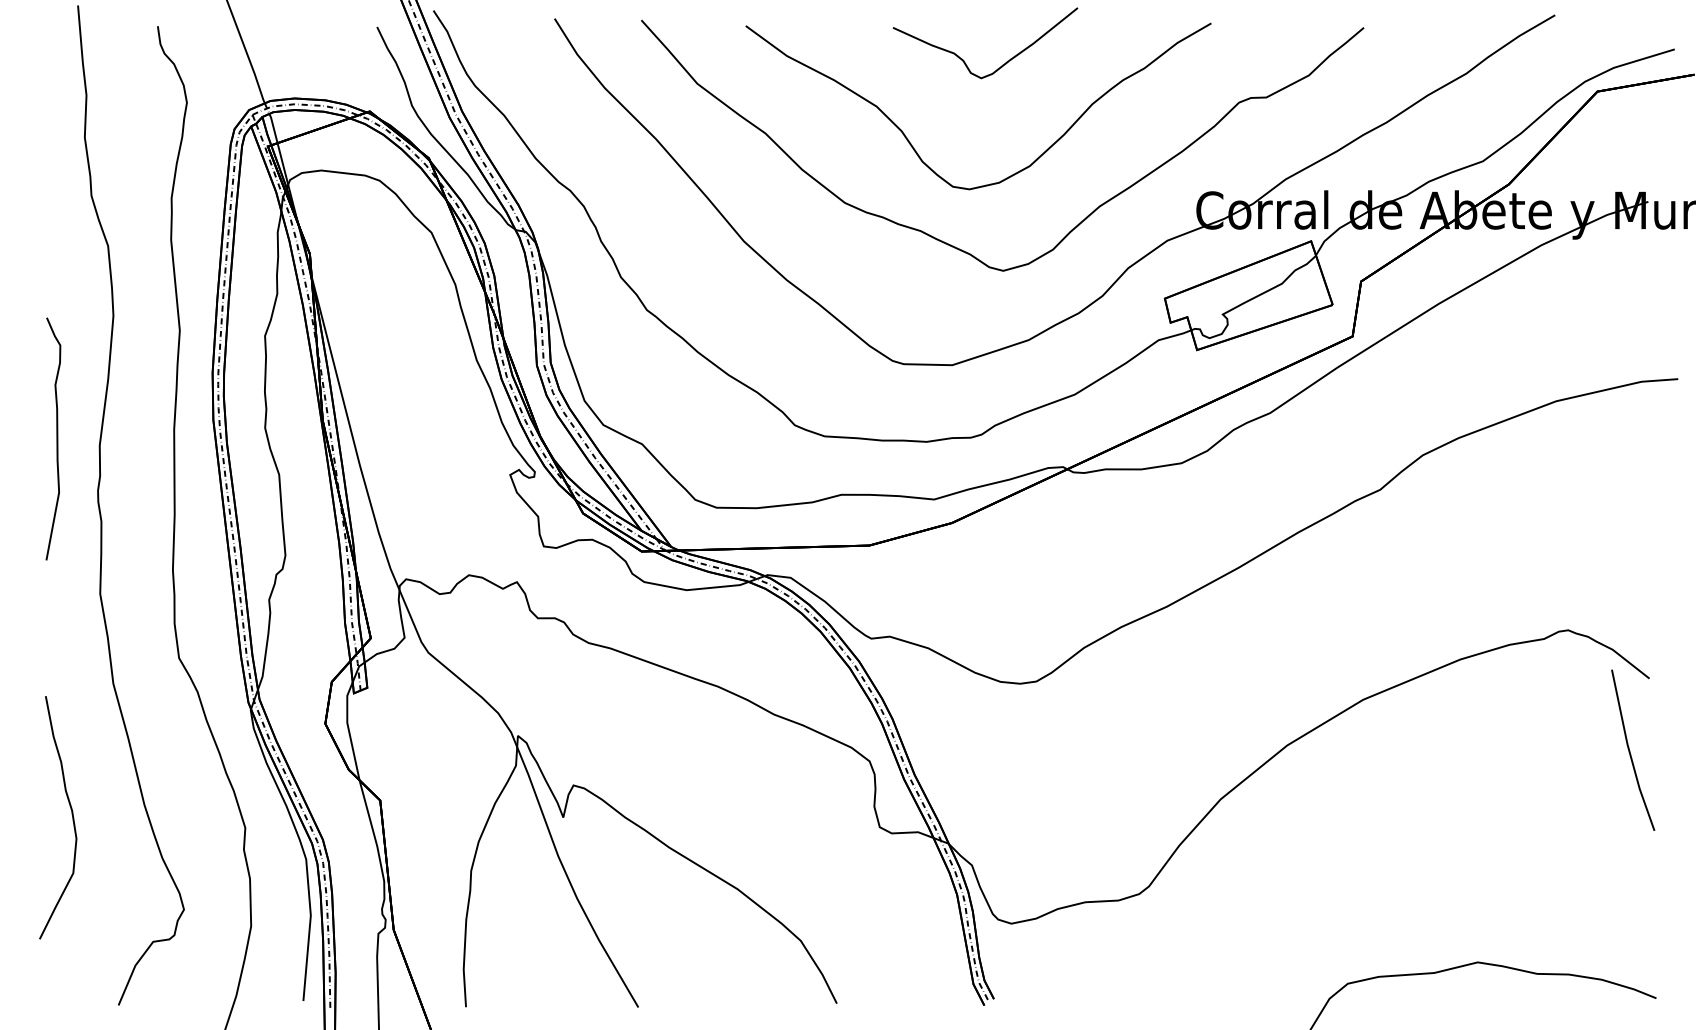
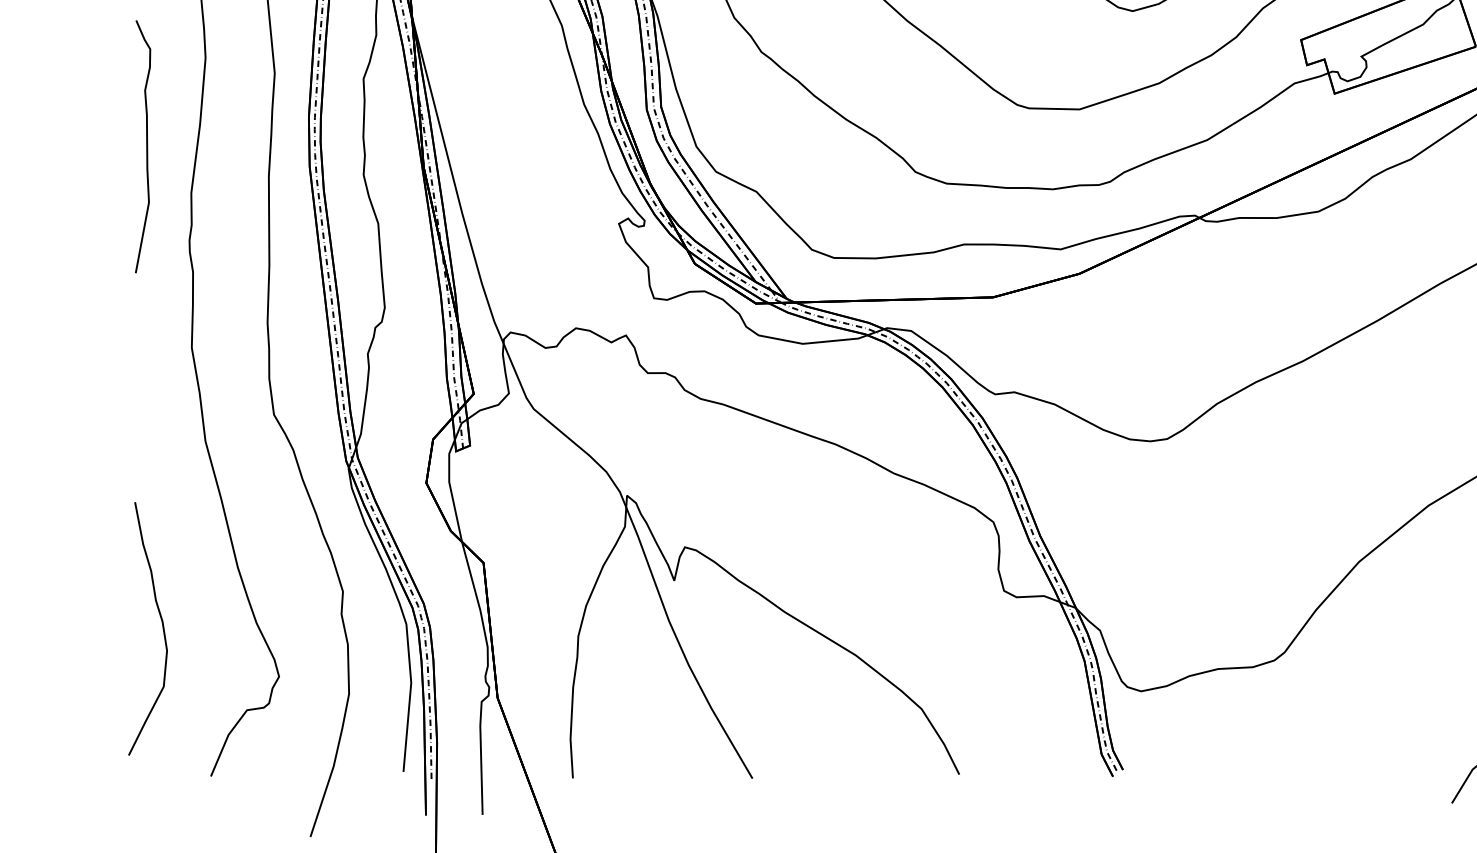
curve: (56, 438) -> (146, 146), moved
curve: (71, 814) -> (161, 625), moved

